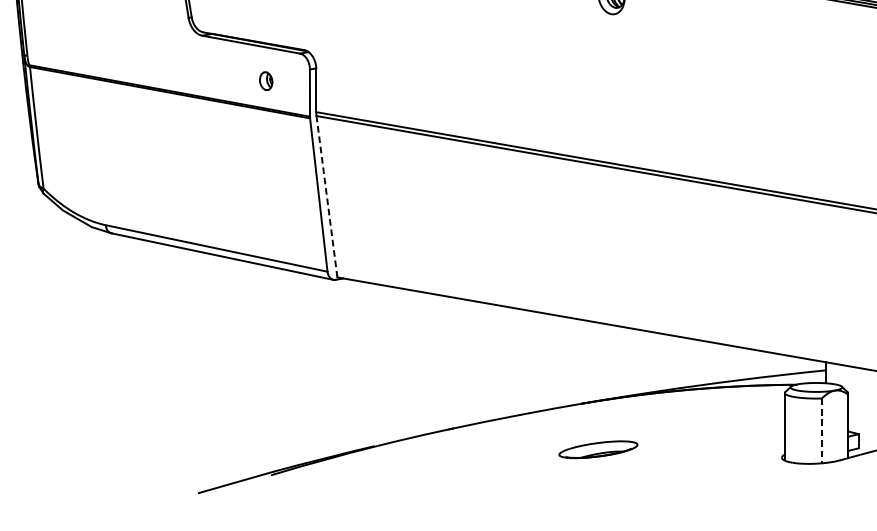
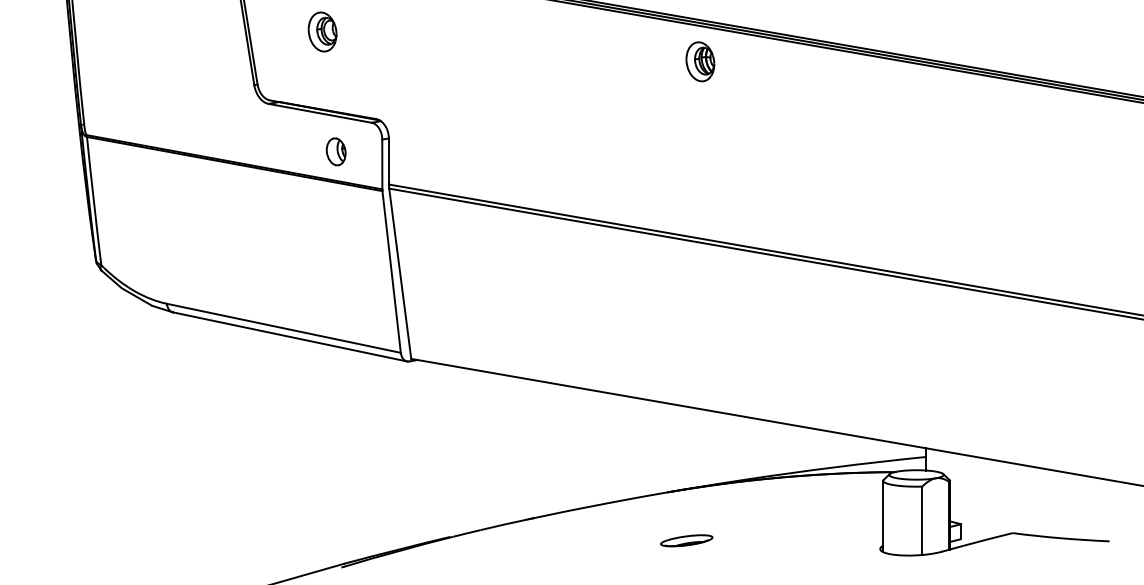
part: (265, 80) -> (335, 151), size x1.43
line: (327, 196) -> (400, 273), dashed -> solid
line: (822, 431) -> (922, 521), dashed -> solid
part: (598, 449) -> (686, 540), size x0.62

